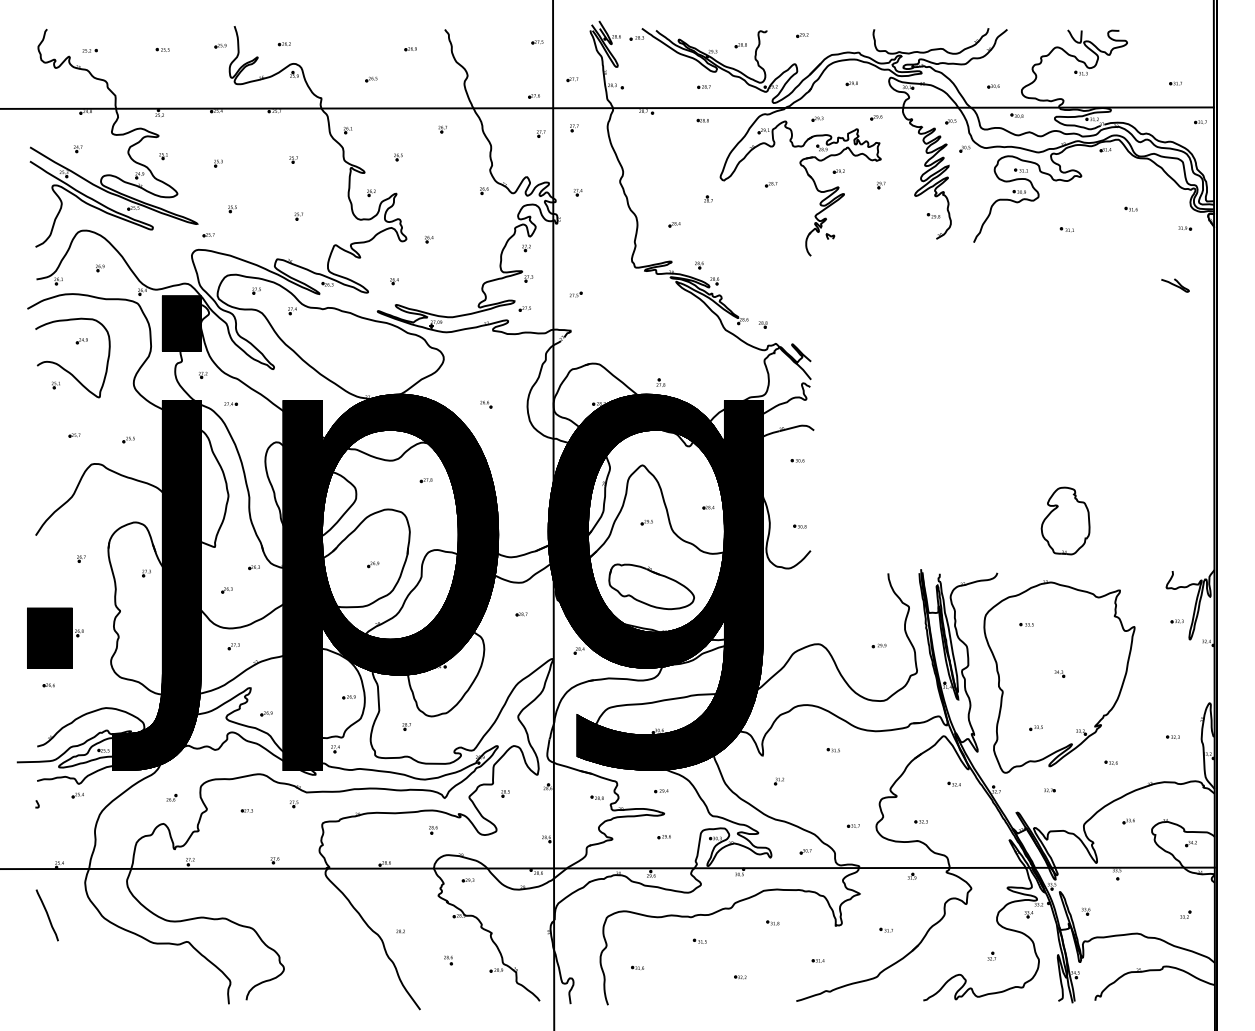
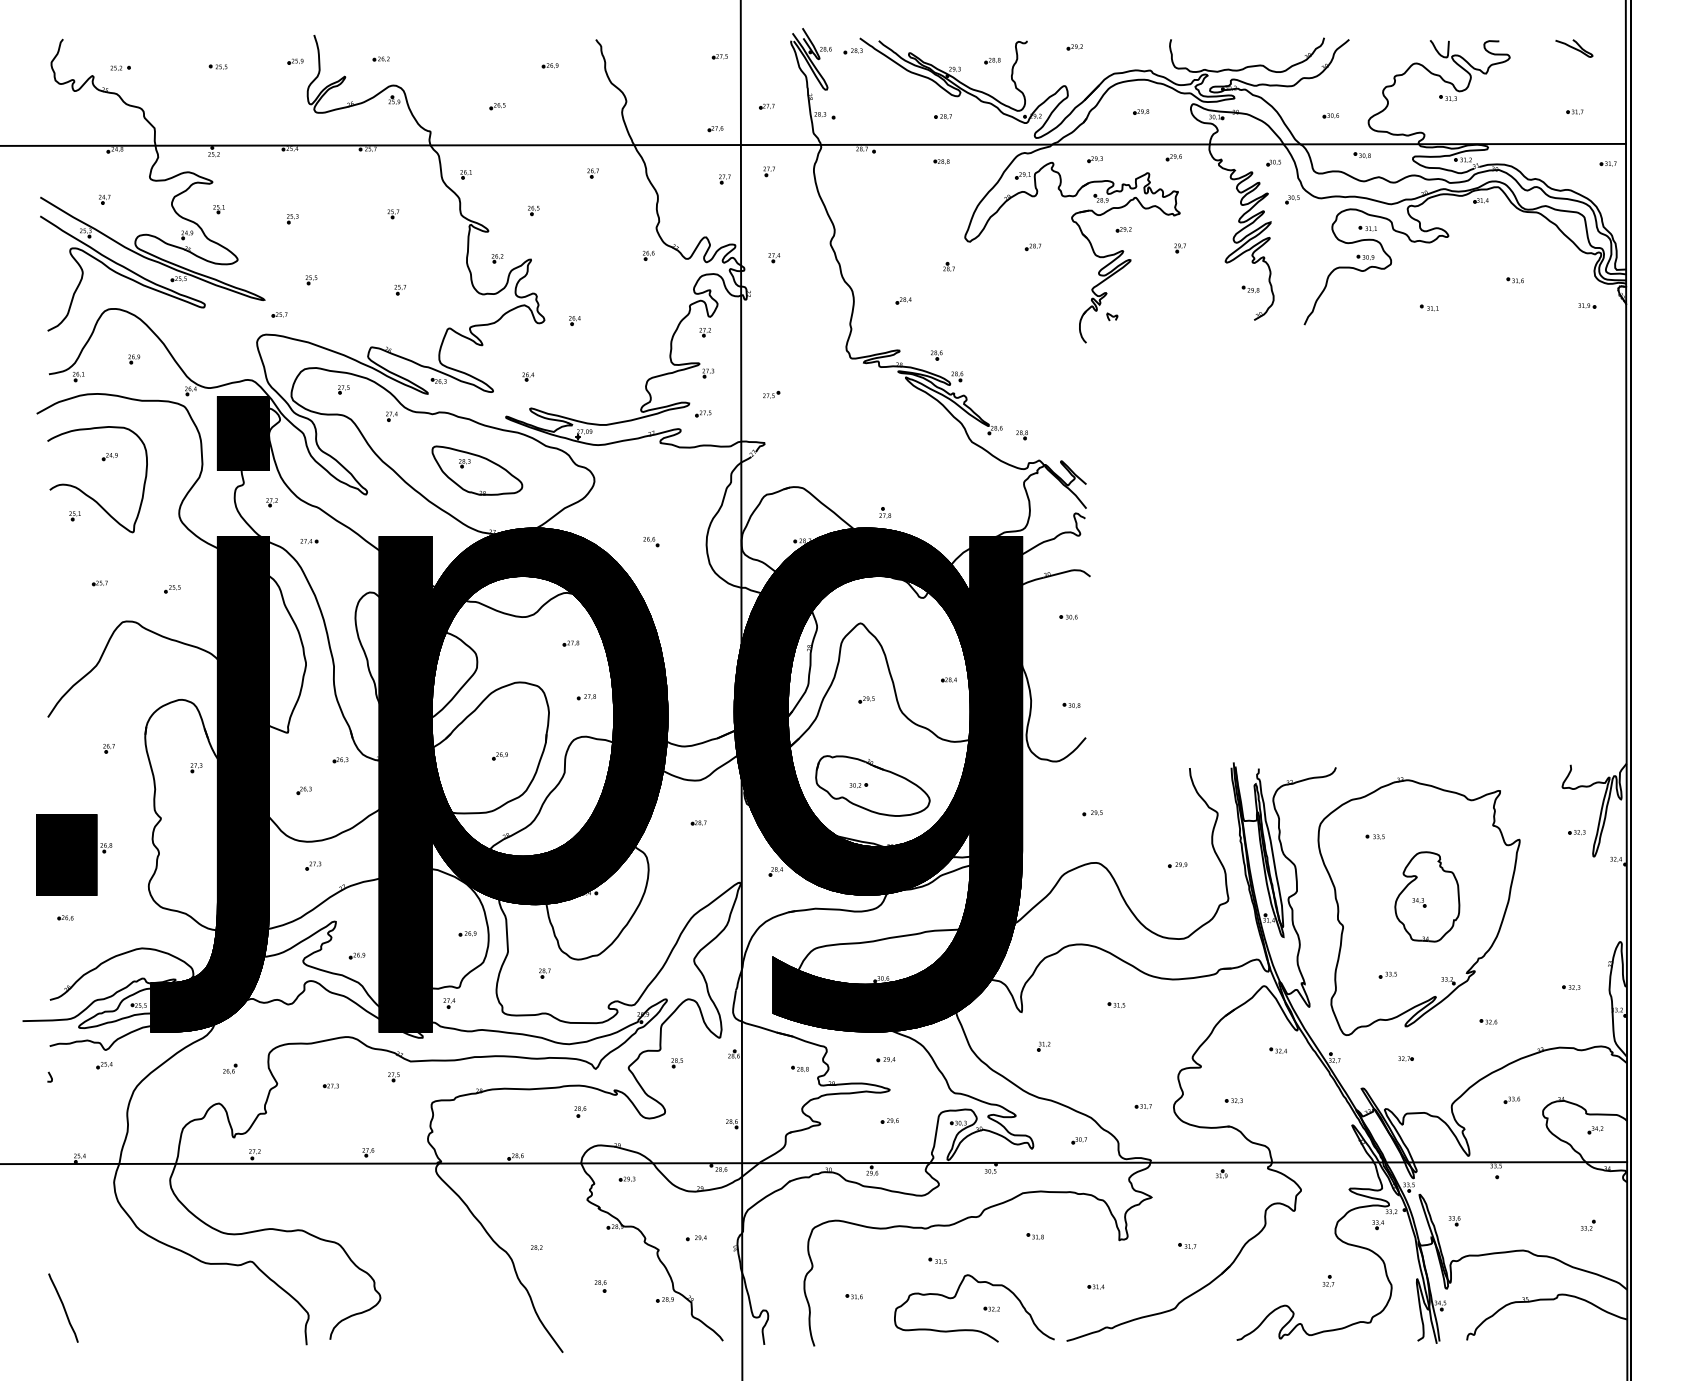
curve: (1175, 285) -> (1574, 48), moved
part: (356, 351) -> (477, 470), added
part: (437, 520) -> (585, 697), added
part: (1065, 520) -> (1427, 896), moved
part: (640, 586) -> (858, 785), added
part: (815, 607) -> (1092, 813), added
curve: (47, 914) -> (63, 1307), moved
part: (519, 924) -> (696, 1238), added
curve: (727, 992) -> (974, 1329), added

